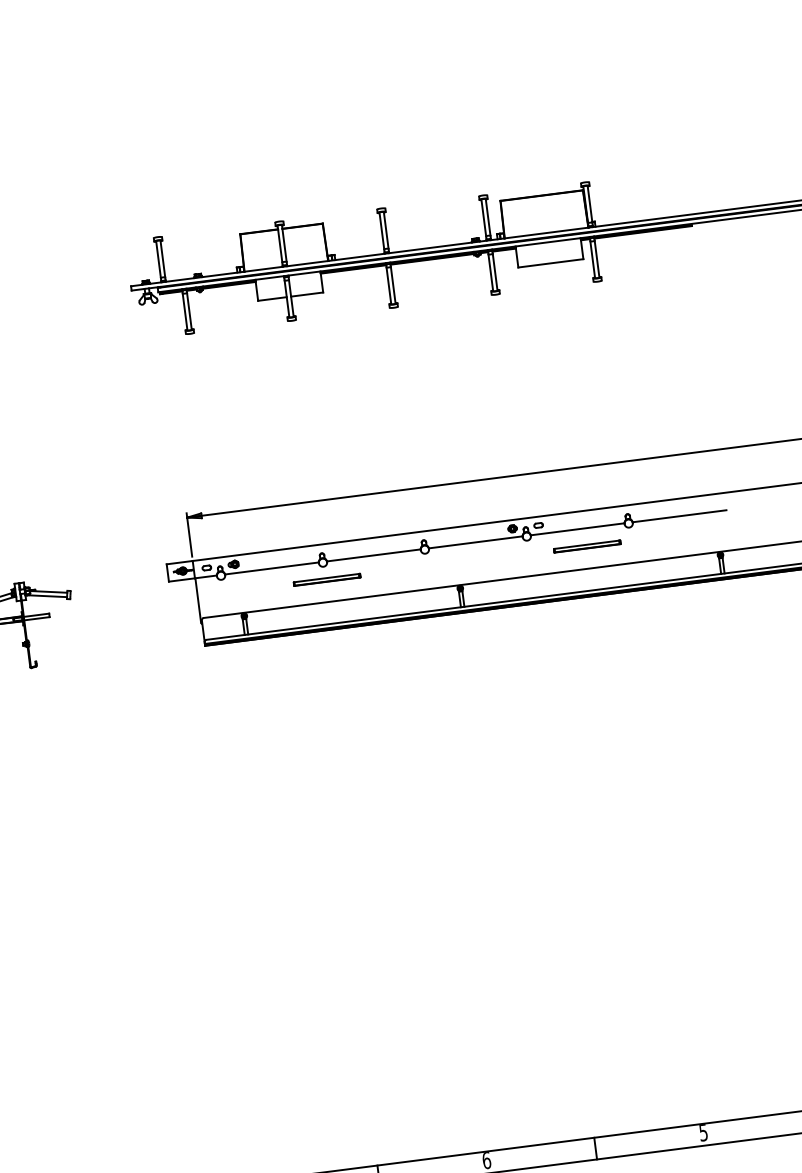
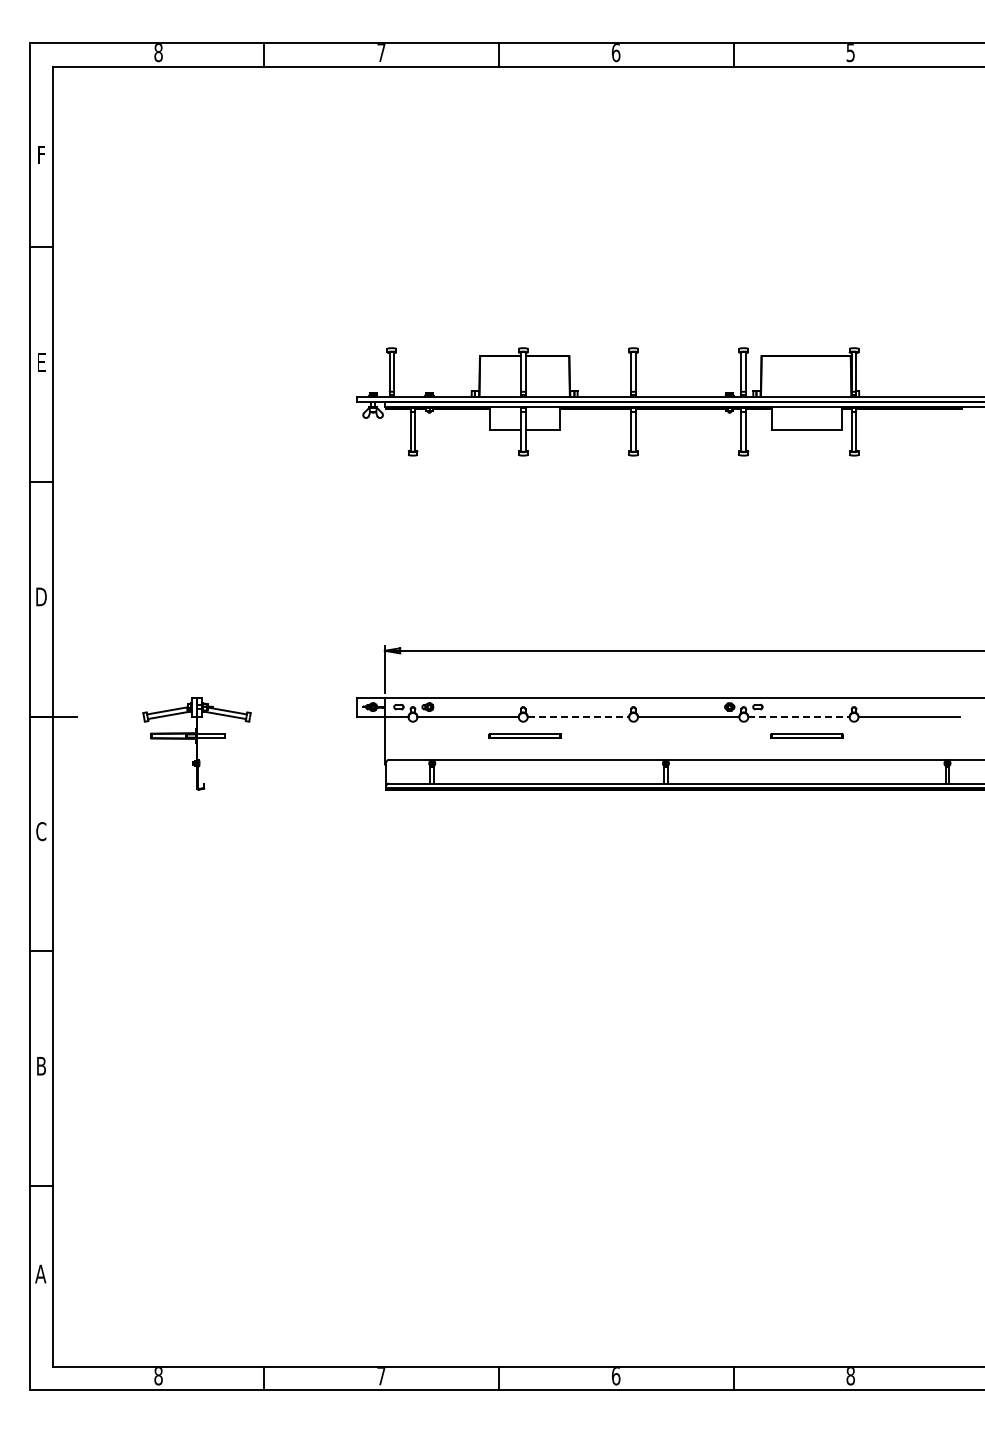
line: (577, 529) -> (798, 716), solid -> dashed
line: (373, 555) -> (578, 716), solid -> dashed
text: (703, 1133) -> (850, 1376), 5 -> 8

